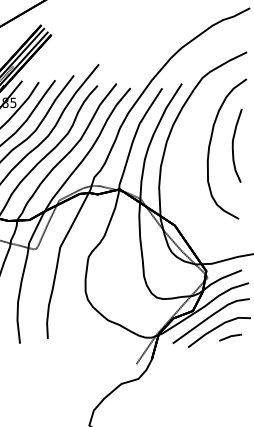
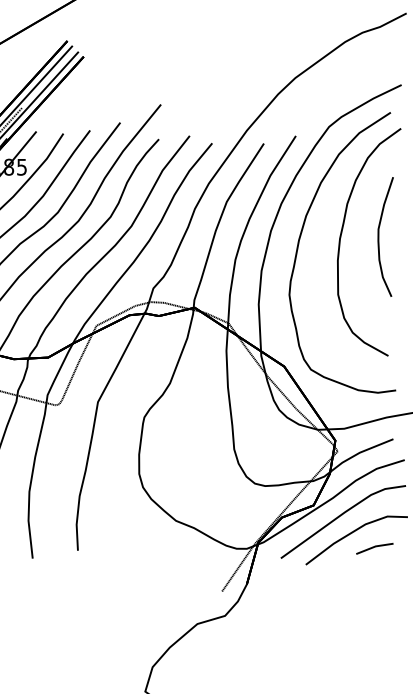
part: (184, 151) -> (299, 246), added

